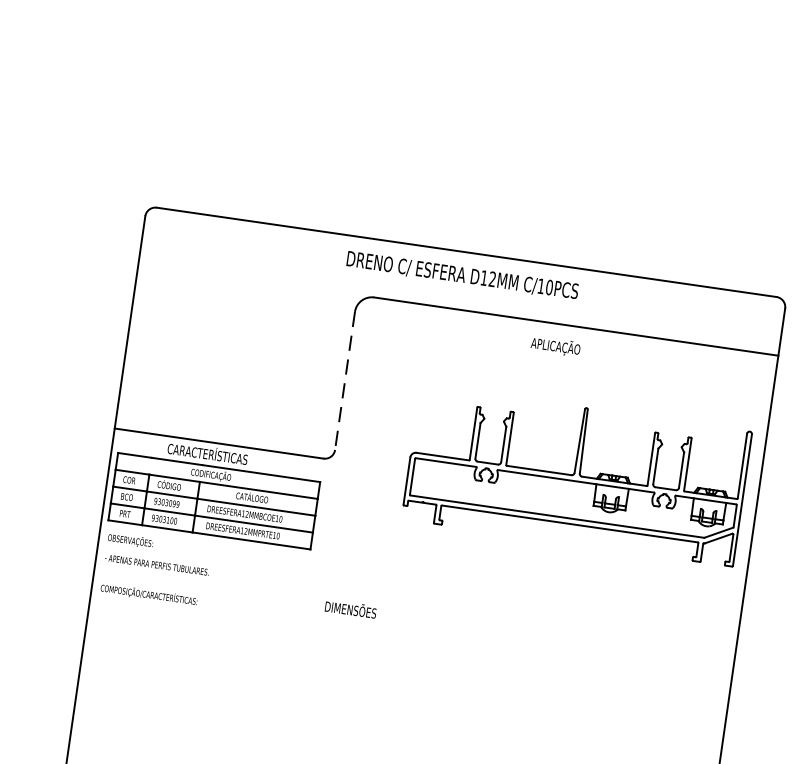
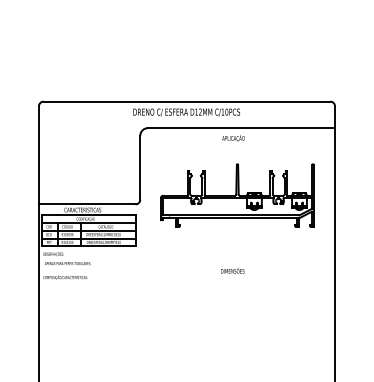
line: (345, 380) -> (140, 167), dashed -> solid
part: (576, 475) -> (237, 195), moved
text: (350, 608) -> (232, 270), moved

